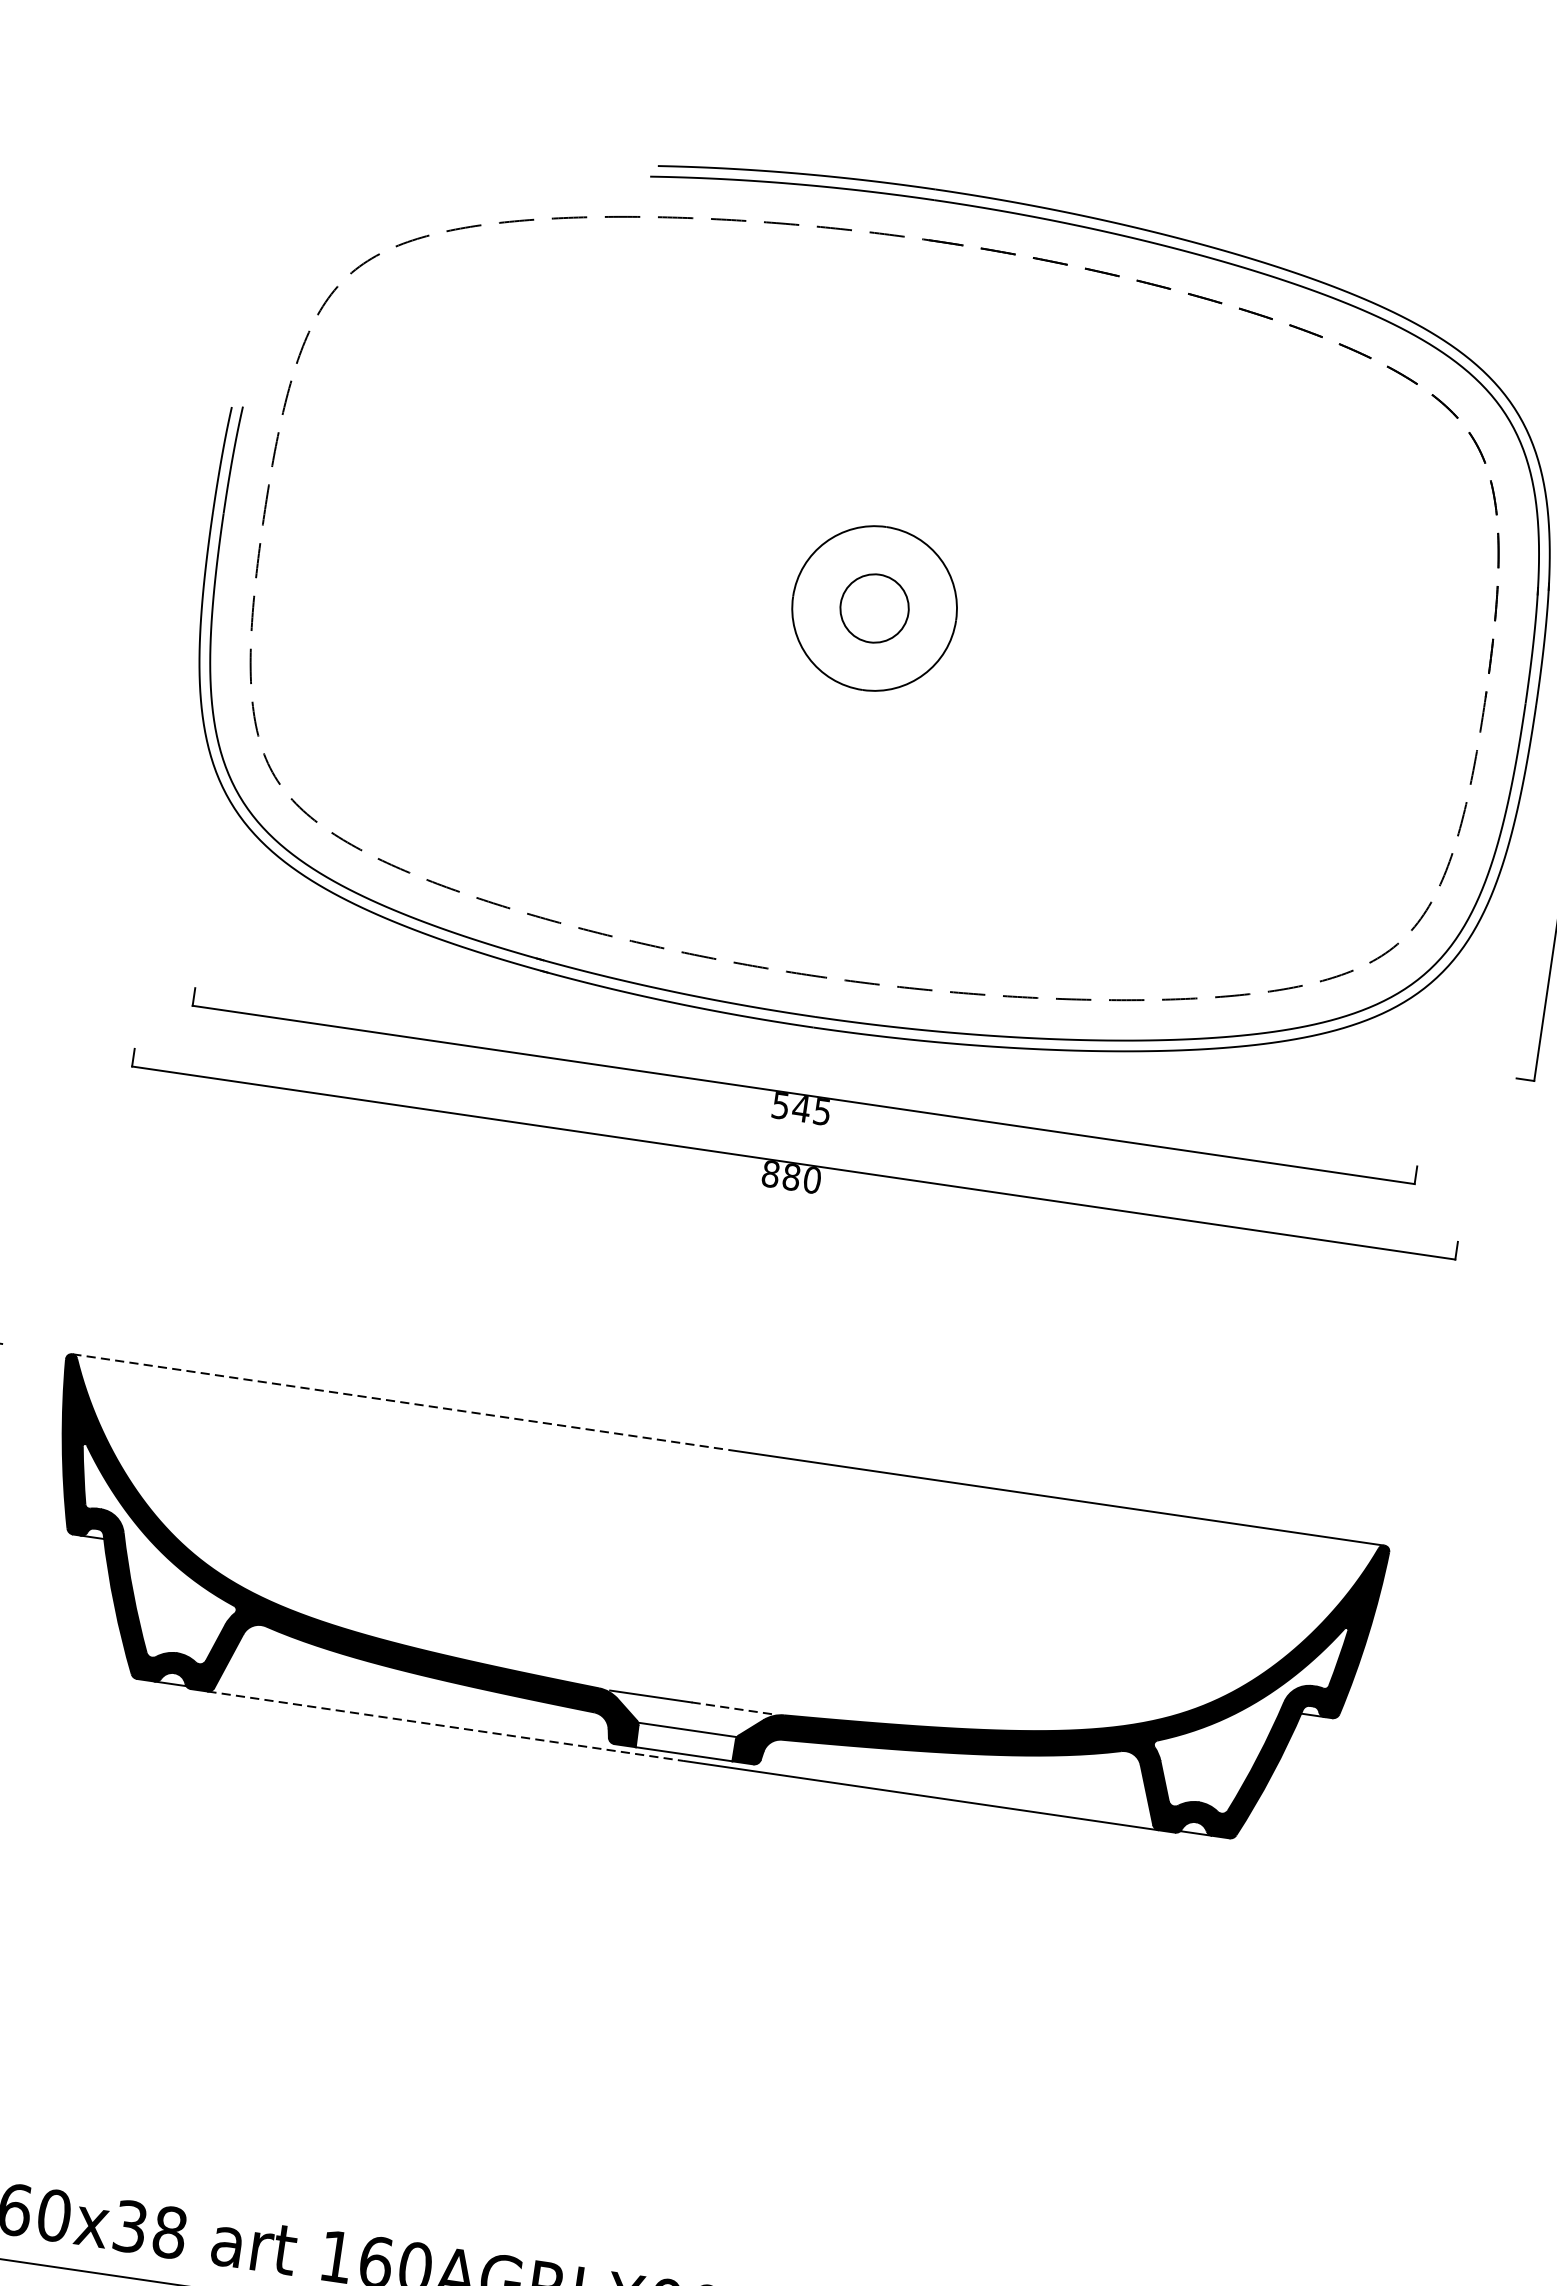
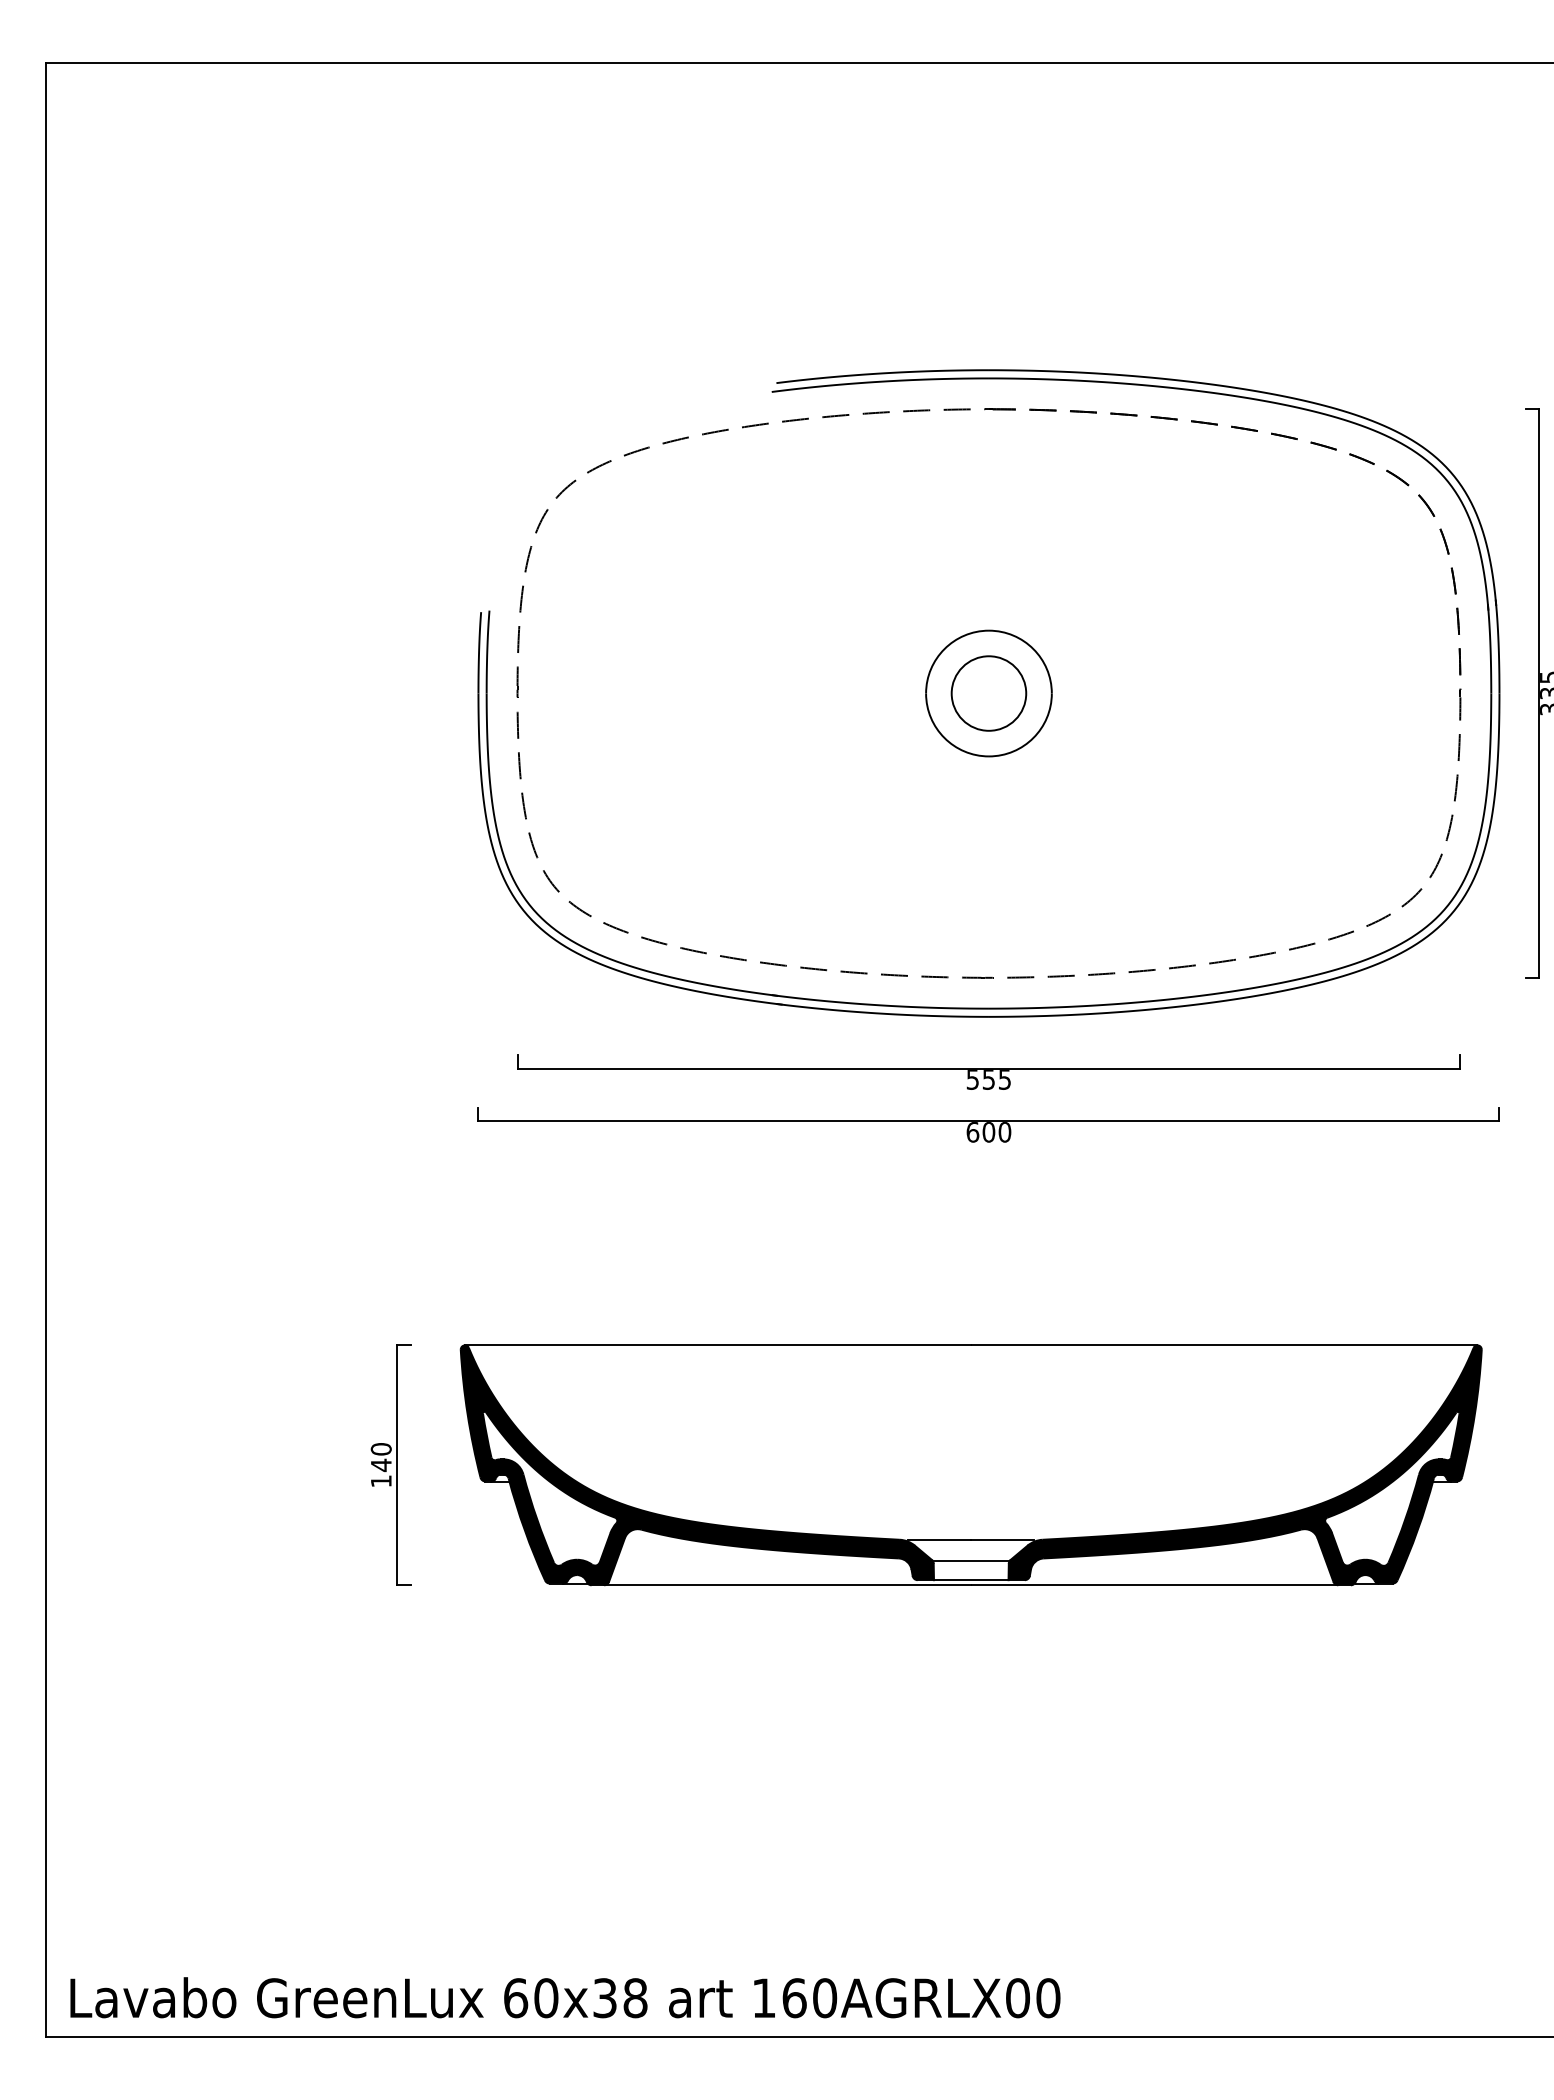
circle: (874, 608) -> (988, 693), size x1.43
text: (801, 1108) -> (988, 1079), 545 -> 555
text: (780, 1175) -> (980, 1132), 880 -> 600
line: (400, 1402) -> (718, 1345), dashed -> solid
line: (733, 1708) -> (1003, 1540), dashed -> solid
line: (444, 1726) -> (787, 1585), dashed -> solid

